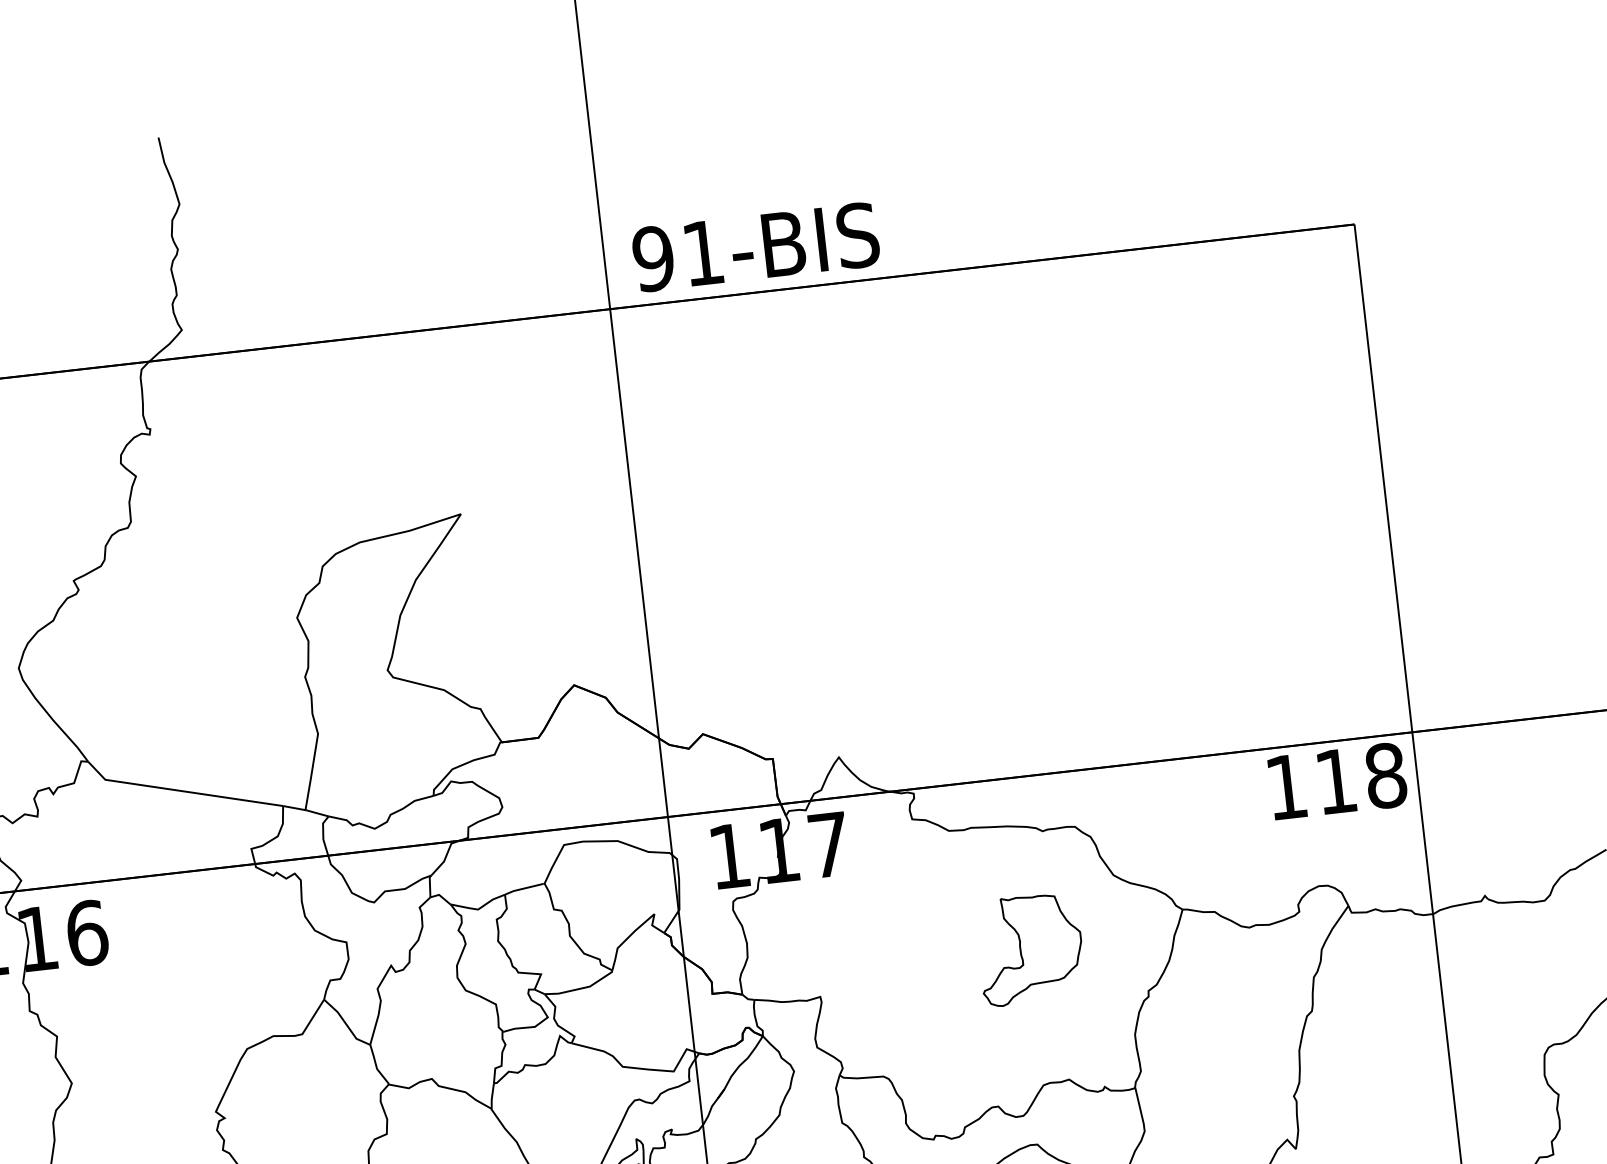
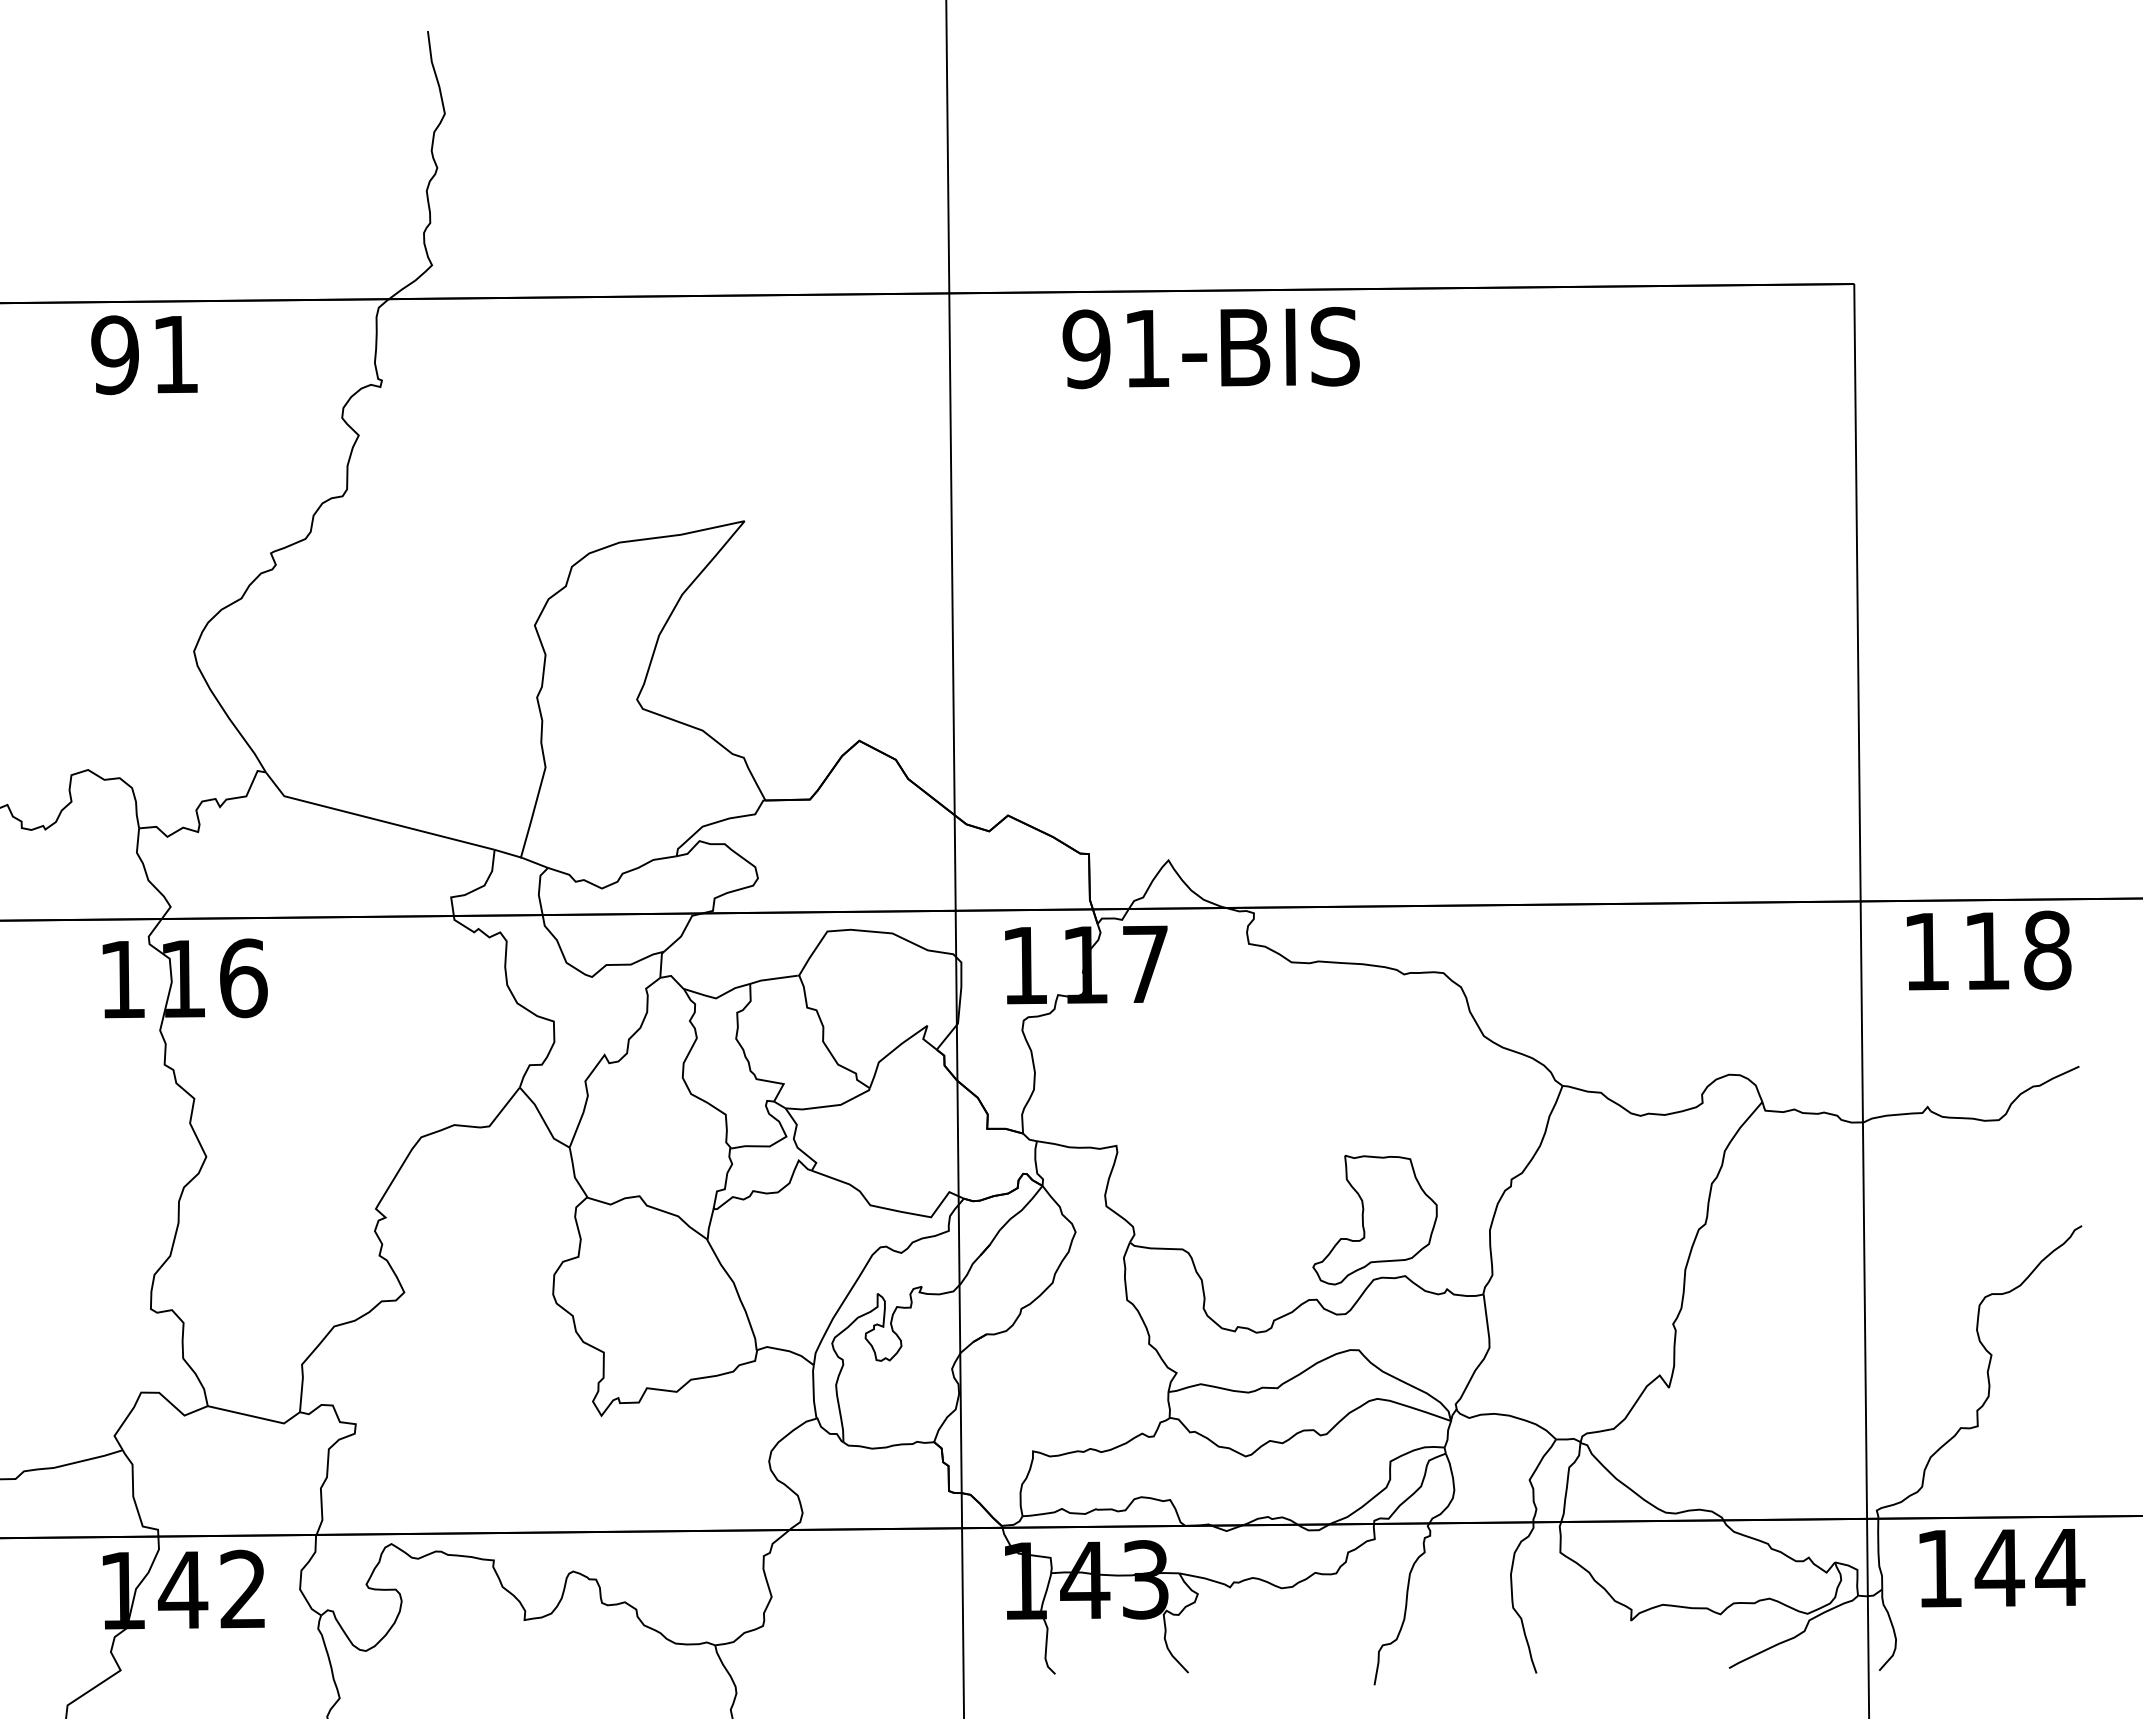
text: (755, 247) -> (1210, 348), moved
text: (1337, 780) -> (1988, 950), moved
part: (1030, 949) -> (1374, 1219), moved

